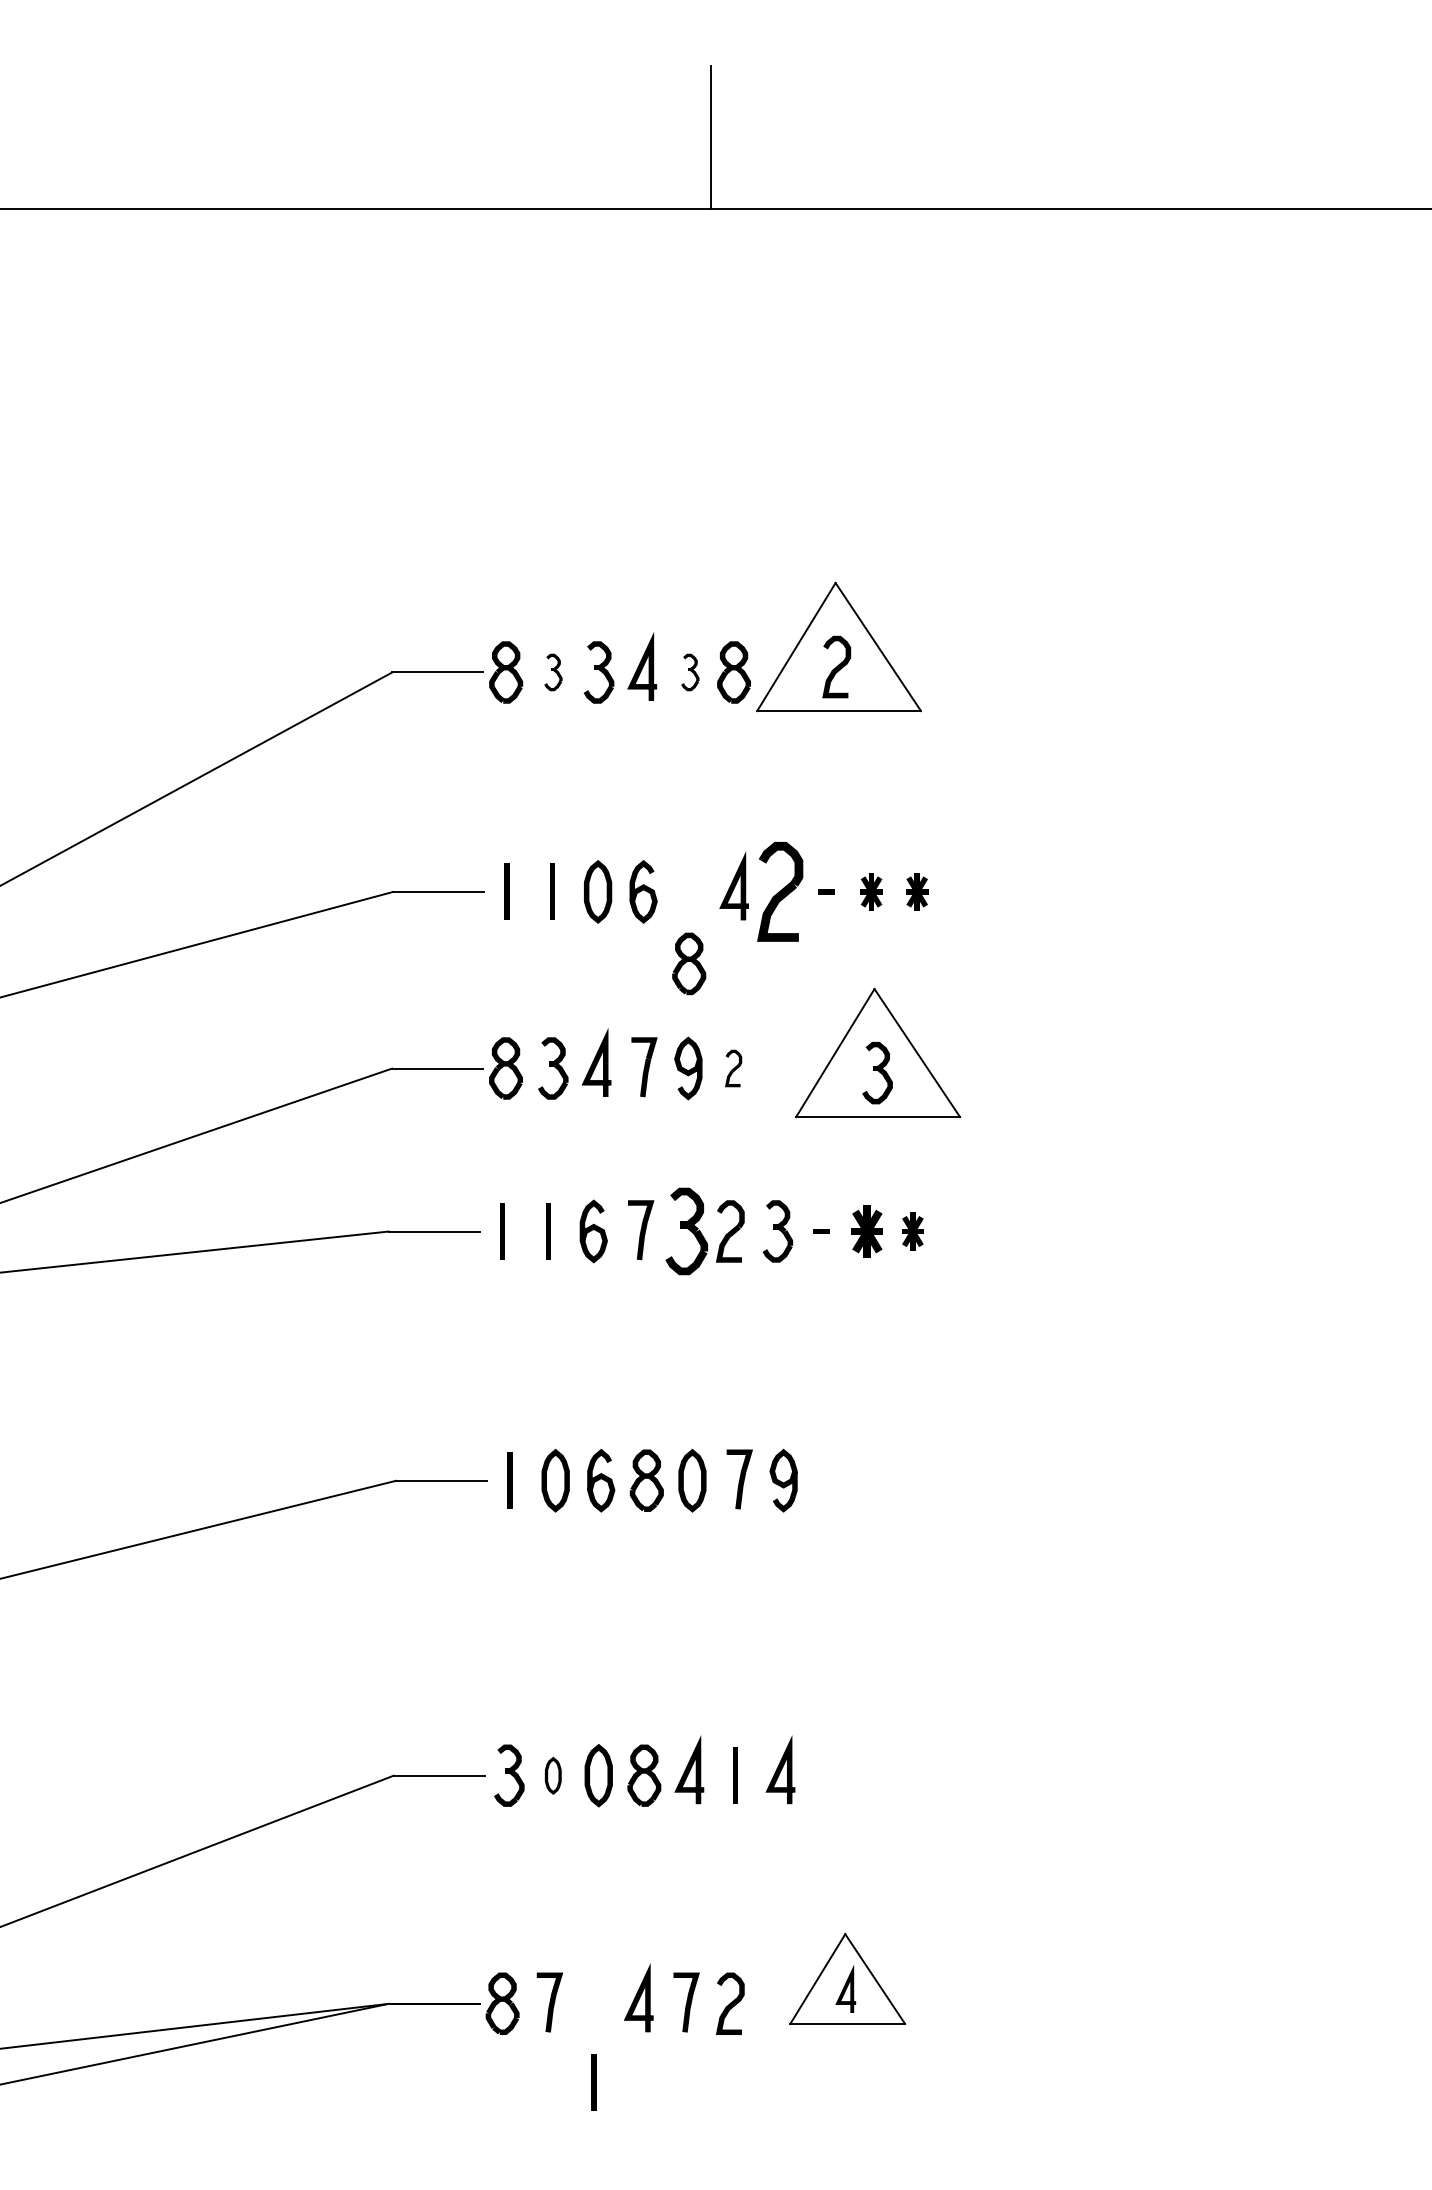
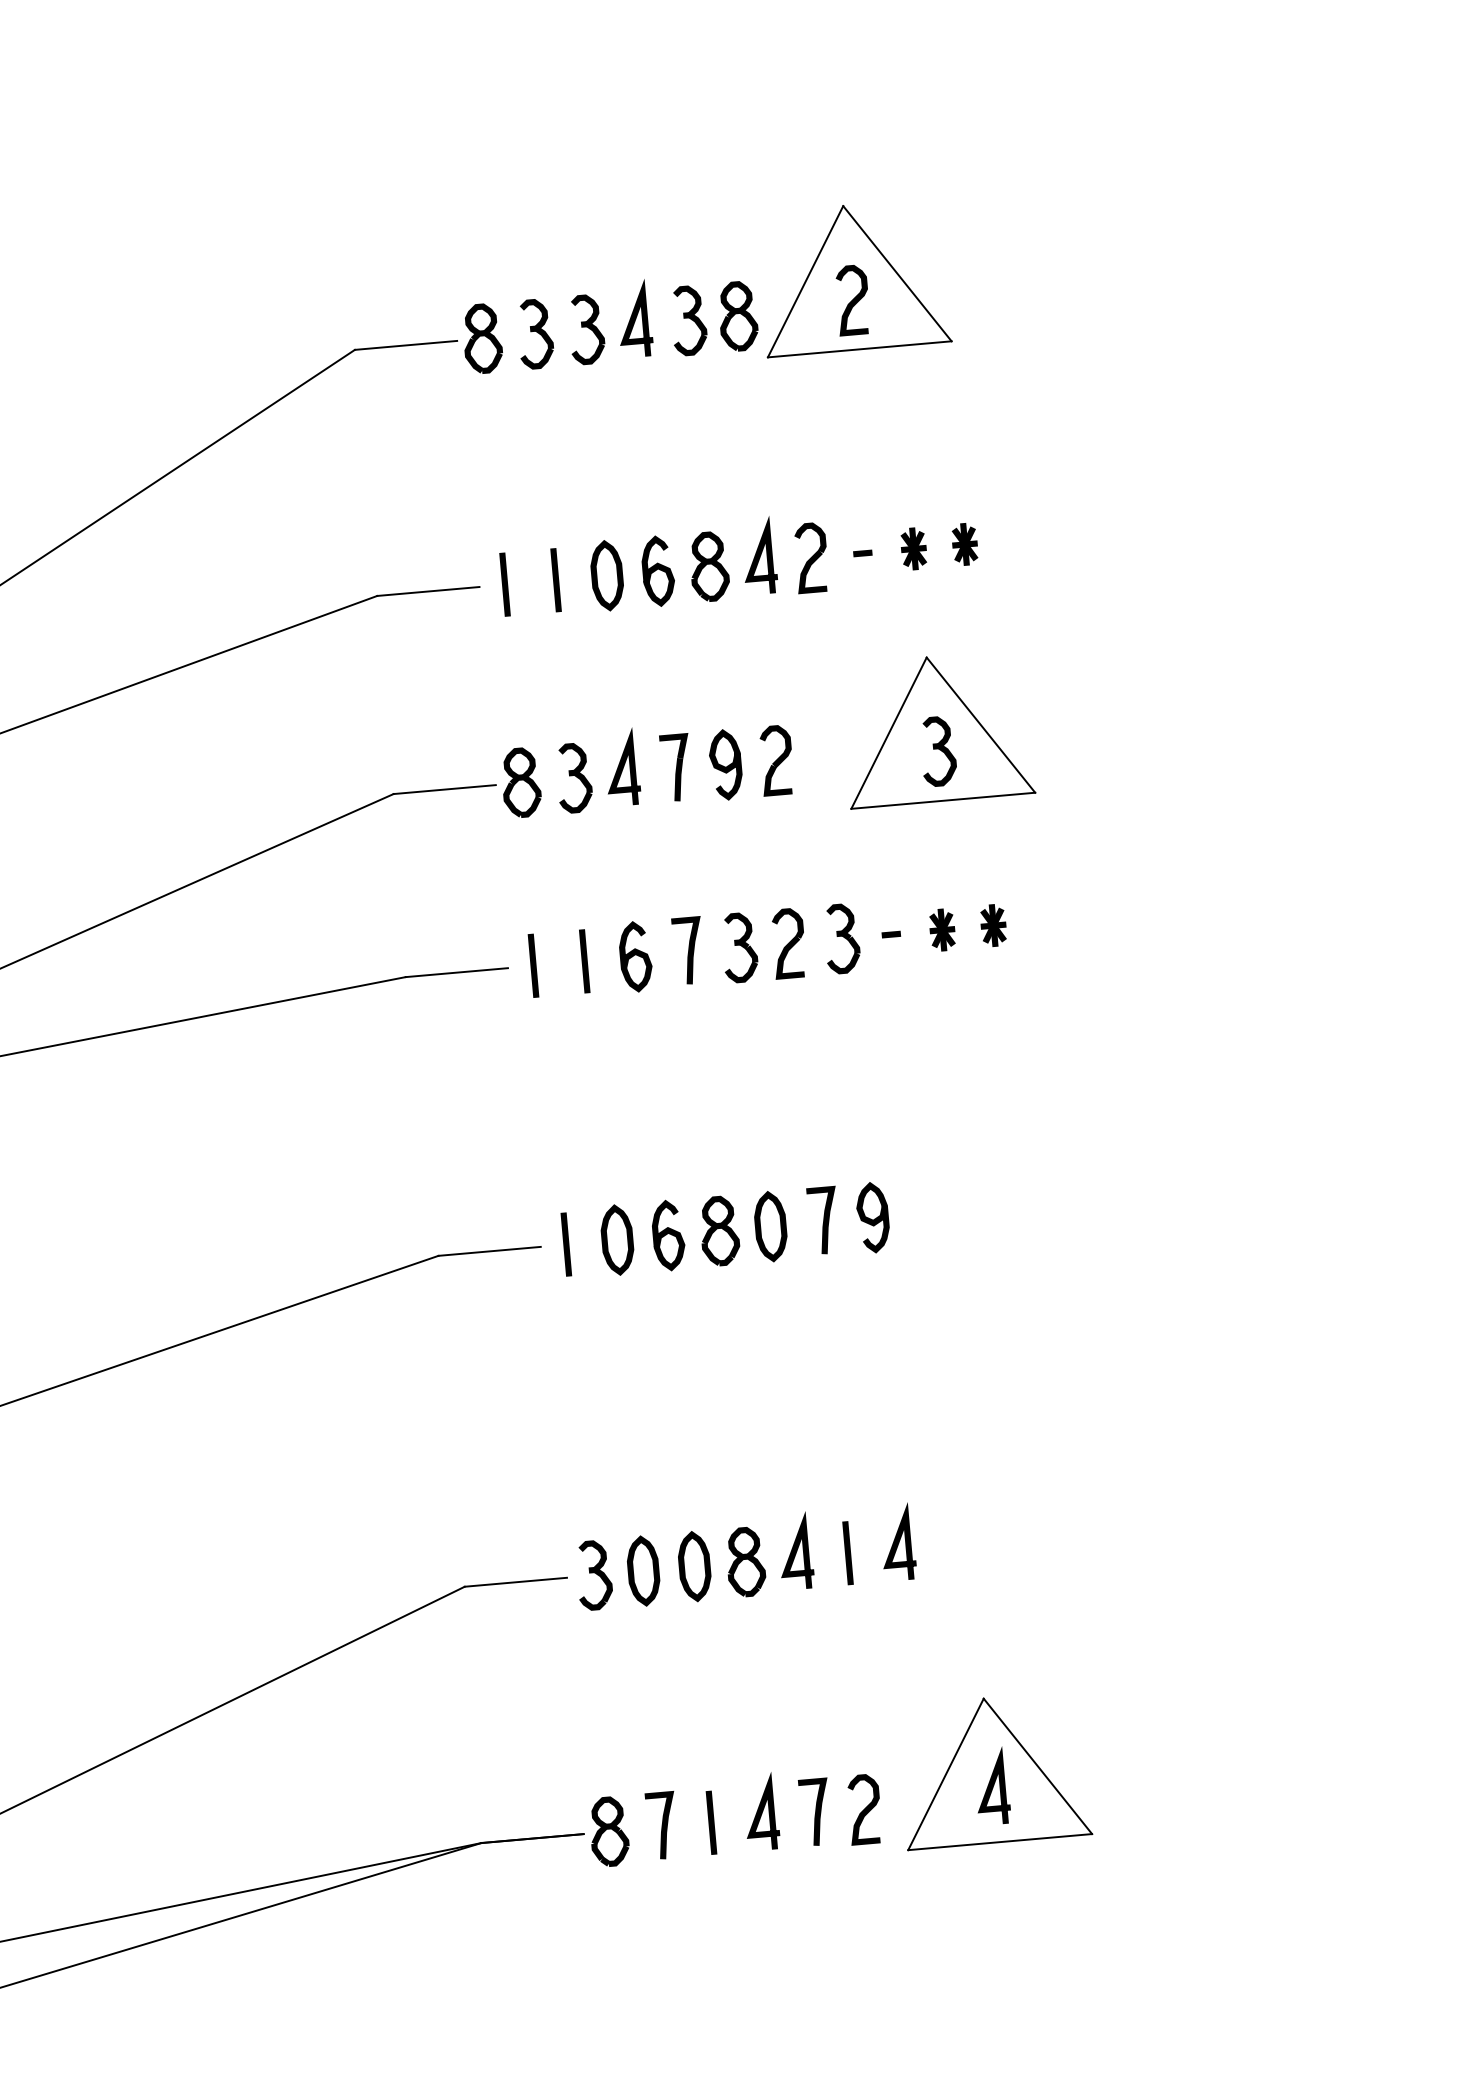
part: (553, 672) -> (535, 334), size x1.67
part: (690, 672) -> (689, 320), size x1.67
part: (779, 891) -> (810, 557), size x0.62
part: (689, 963) -> (709, 566), moved
part: (733, 1068) -> (776, 760), size x1.67
part: (686, 1231) -> (739, 947), size x0.71
part: (867, 1231) -> (942, 930), size x0.71
part: (553, 1775) -> (643, 1570), size x1.67
part: (847, 1978) -> (993, 1769), size x1.43
line: (593, 2082) -> (711, 1822), moved

